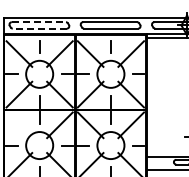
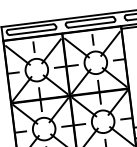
line: (39, 22) -> (31, 27), dashed -> solid
line: (39, 28) -> (31, 32), dashed -> solid
line: (19, 125) -> (25, 114), added

